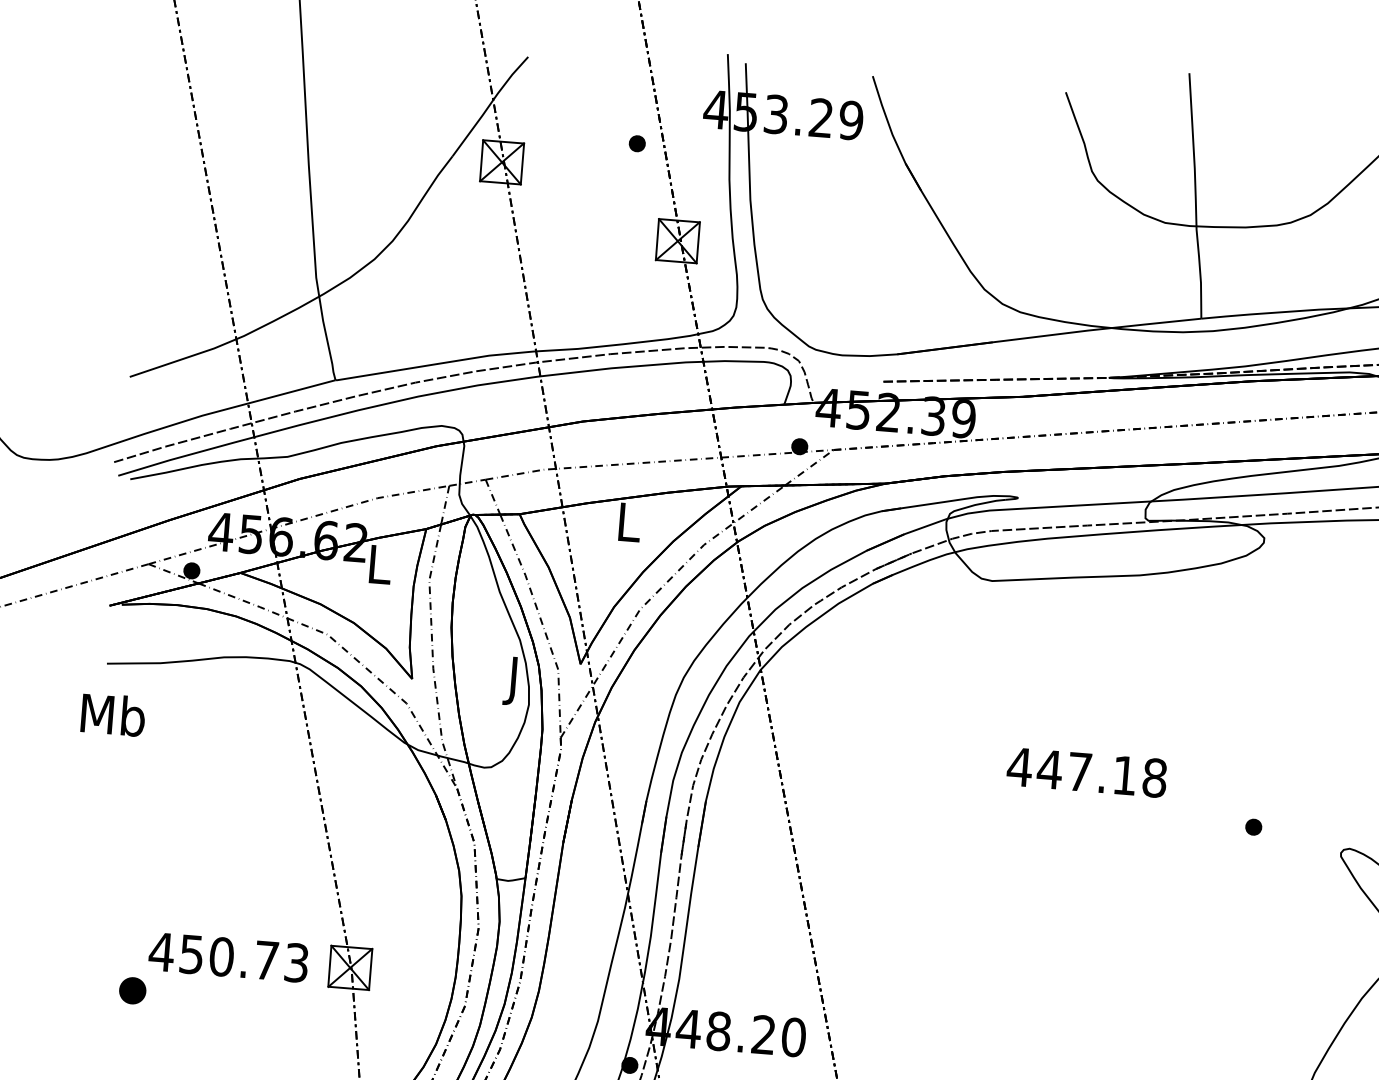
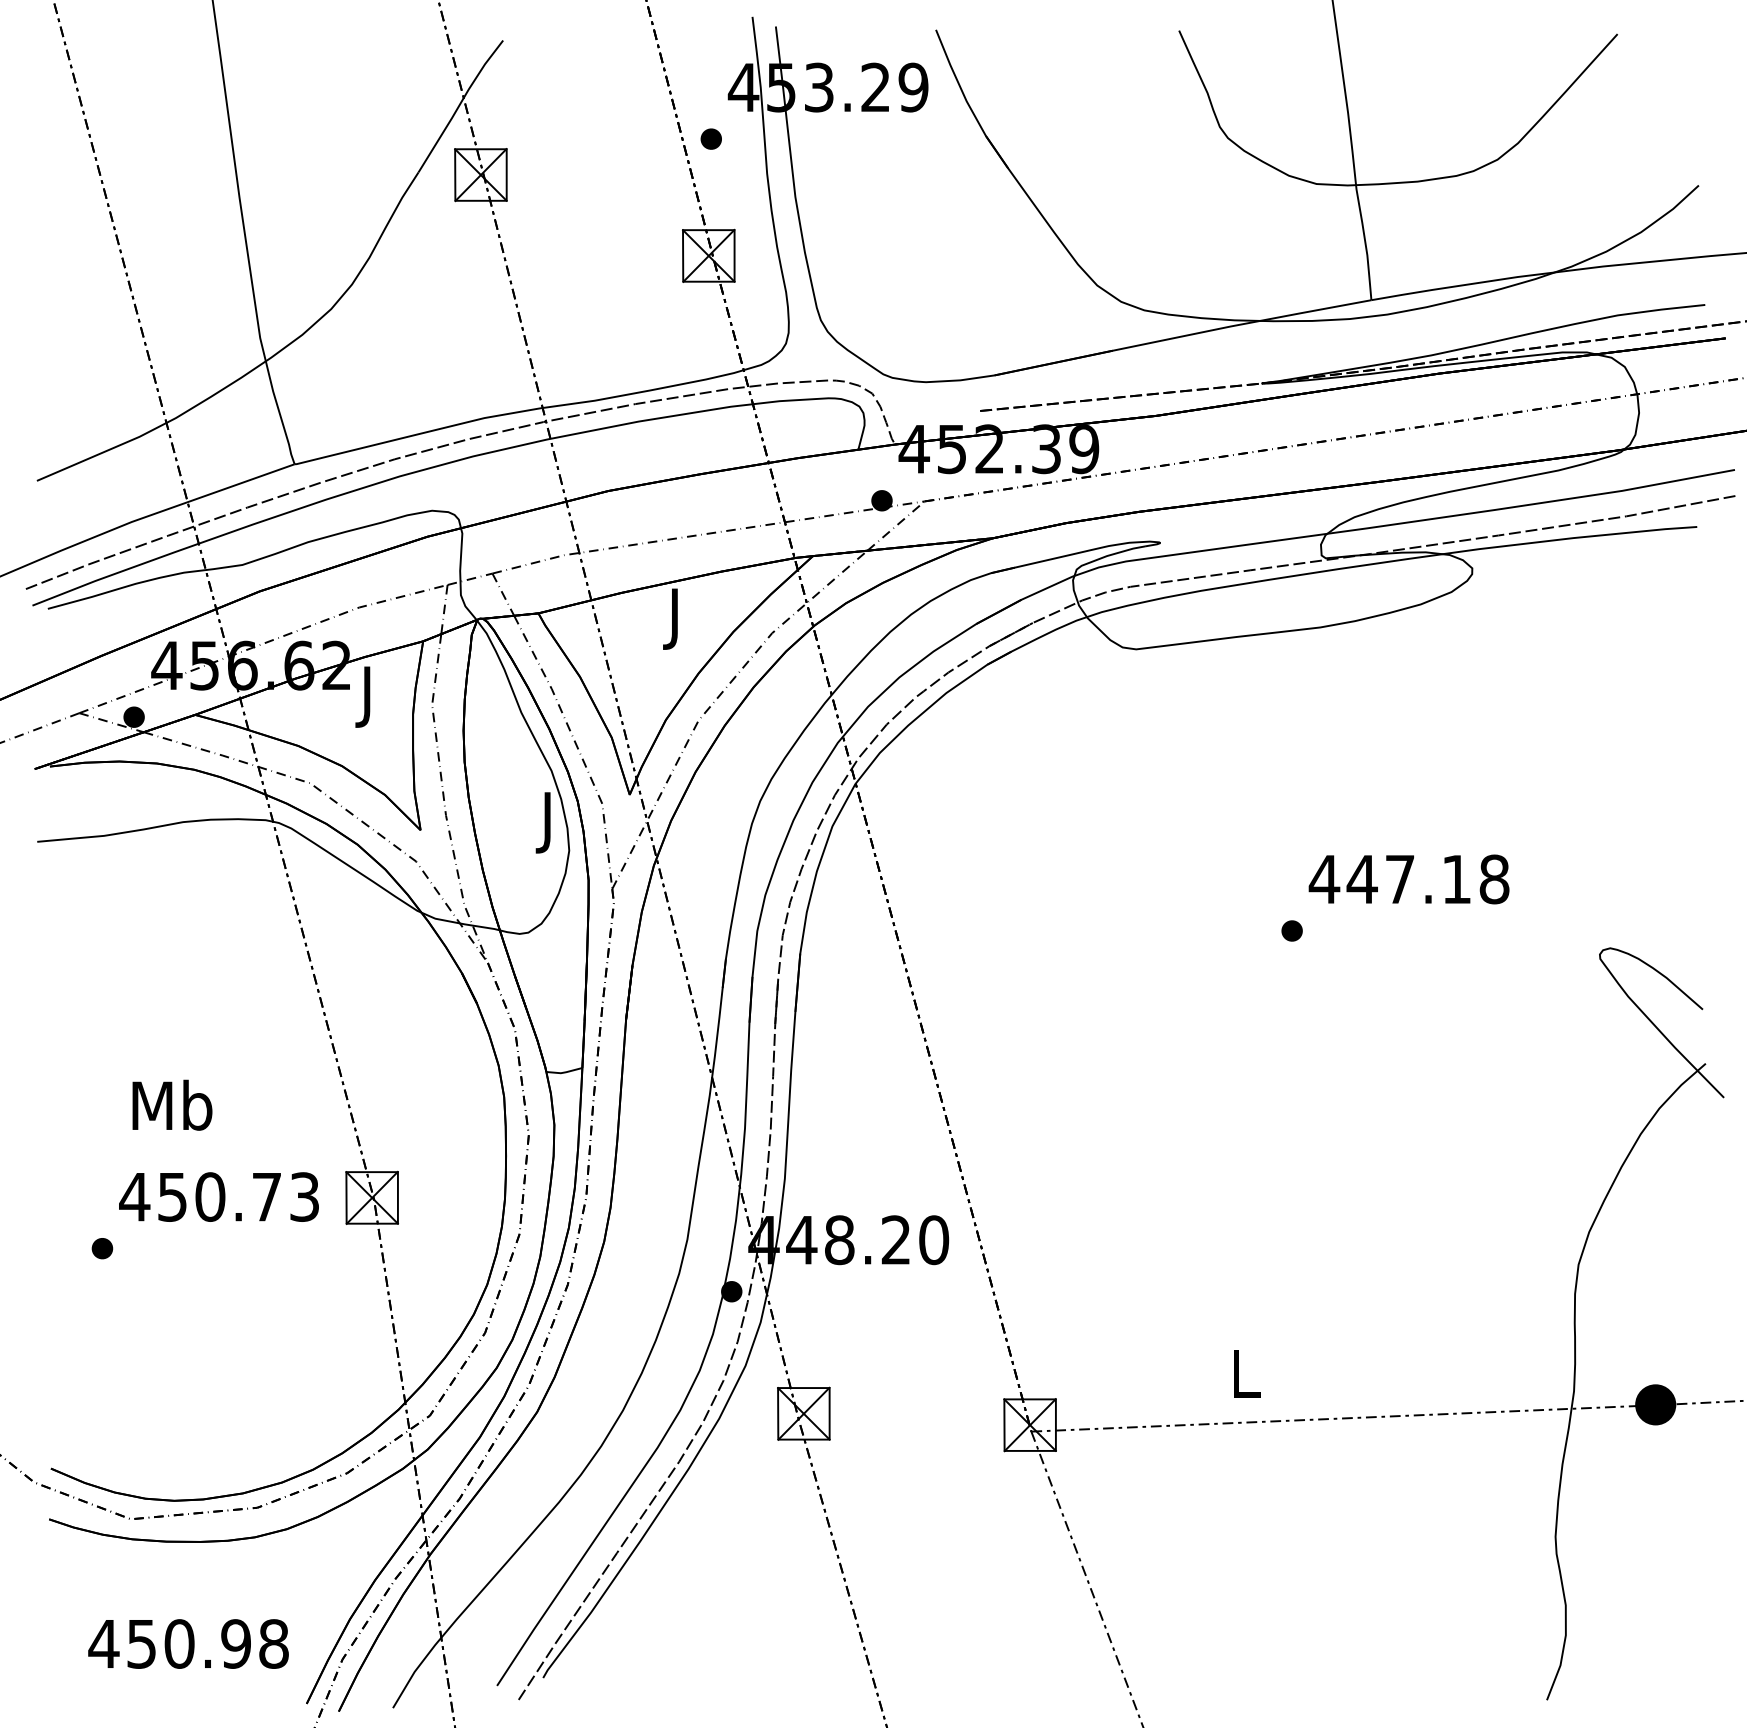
part: (636, 143) -> (710, 138), moved
text: (629, 527) -> (676, 618), L -> J
text: (379, 569) -> (368, 696), L -> J
text: (113, 714) -> (172, 1104), moved
text: (1086, 772) -> (1408, 879), moved
part: (1253, 826) -> (1291, 930), moved
part: (132, 990) -> (102, 1248), size x0.62

